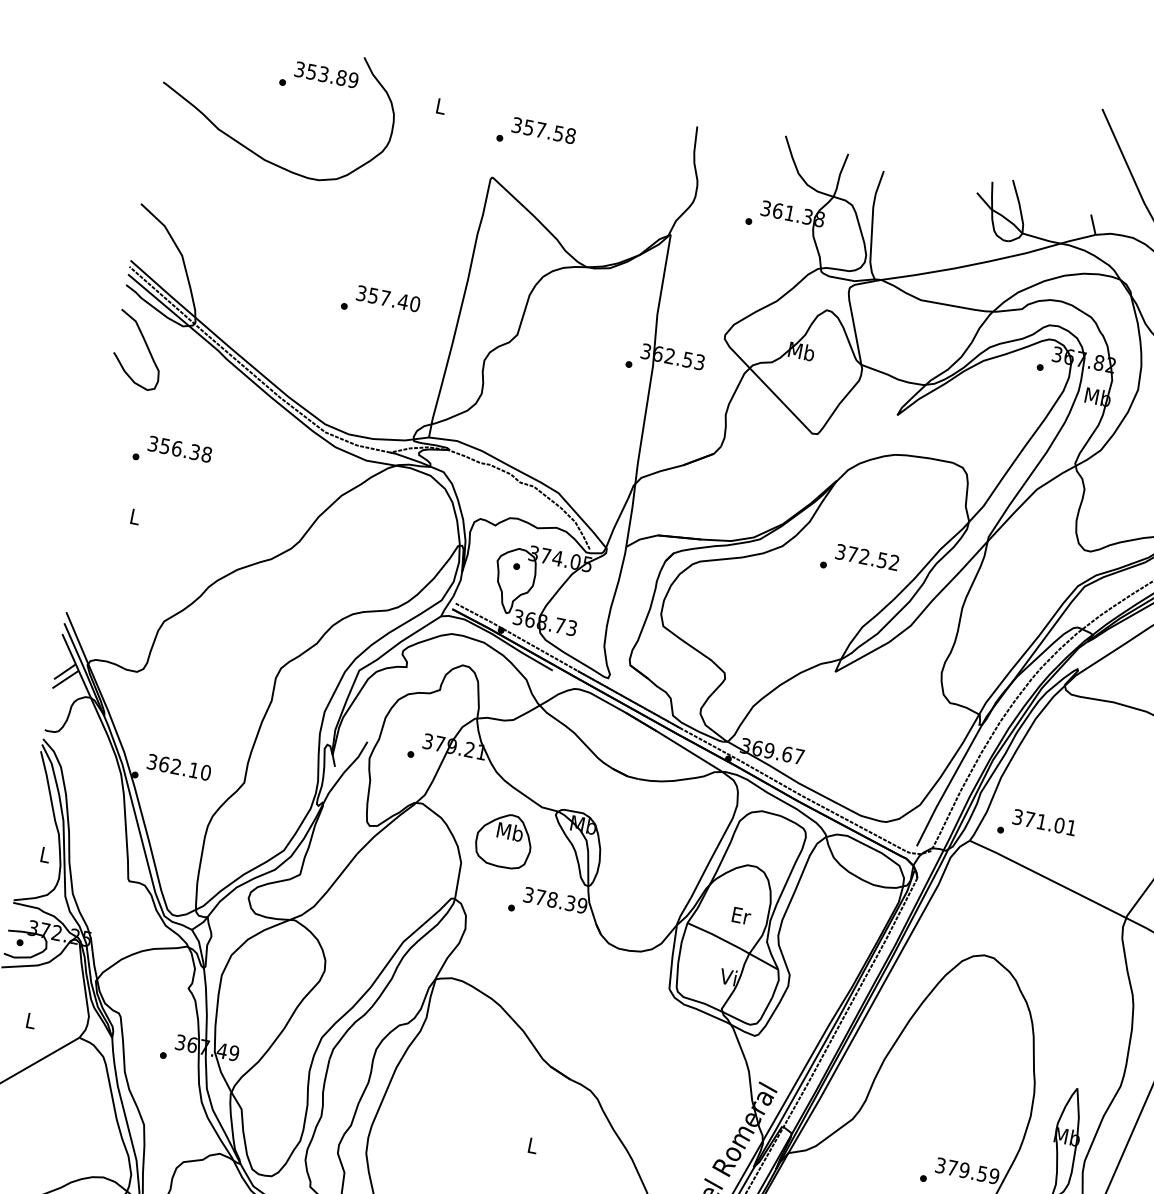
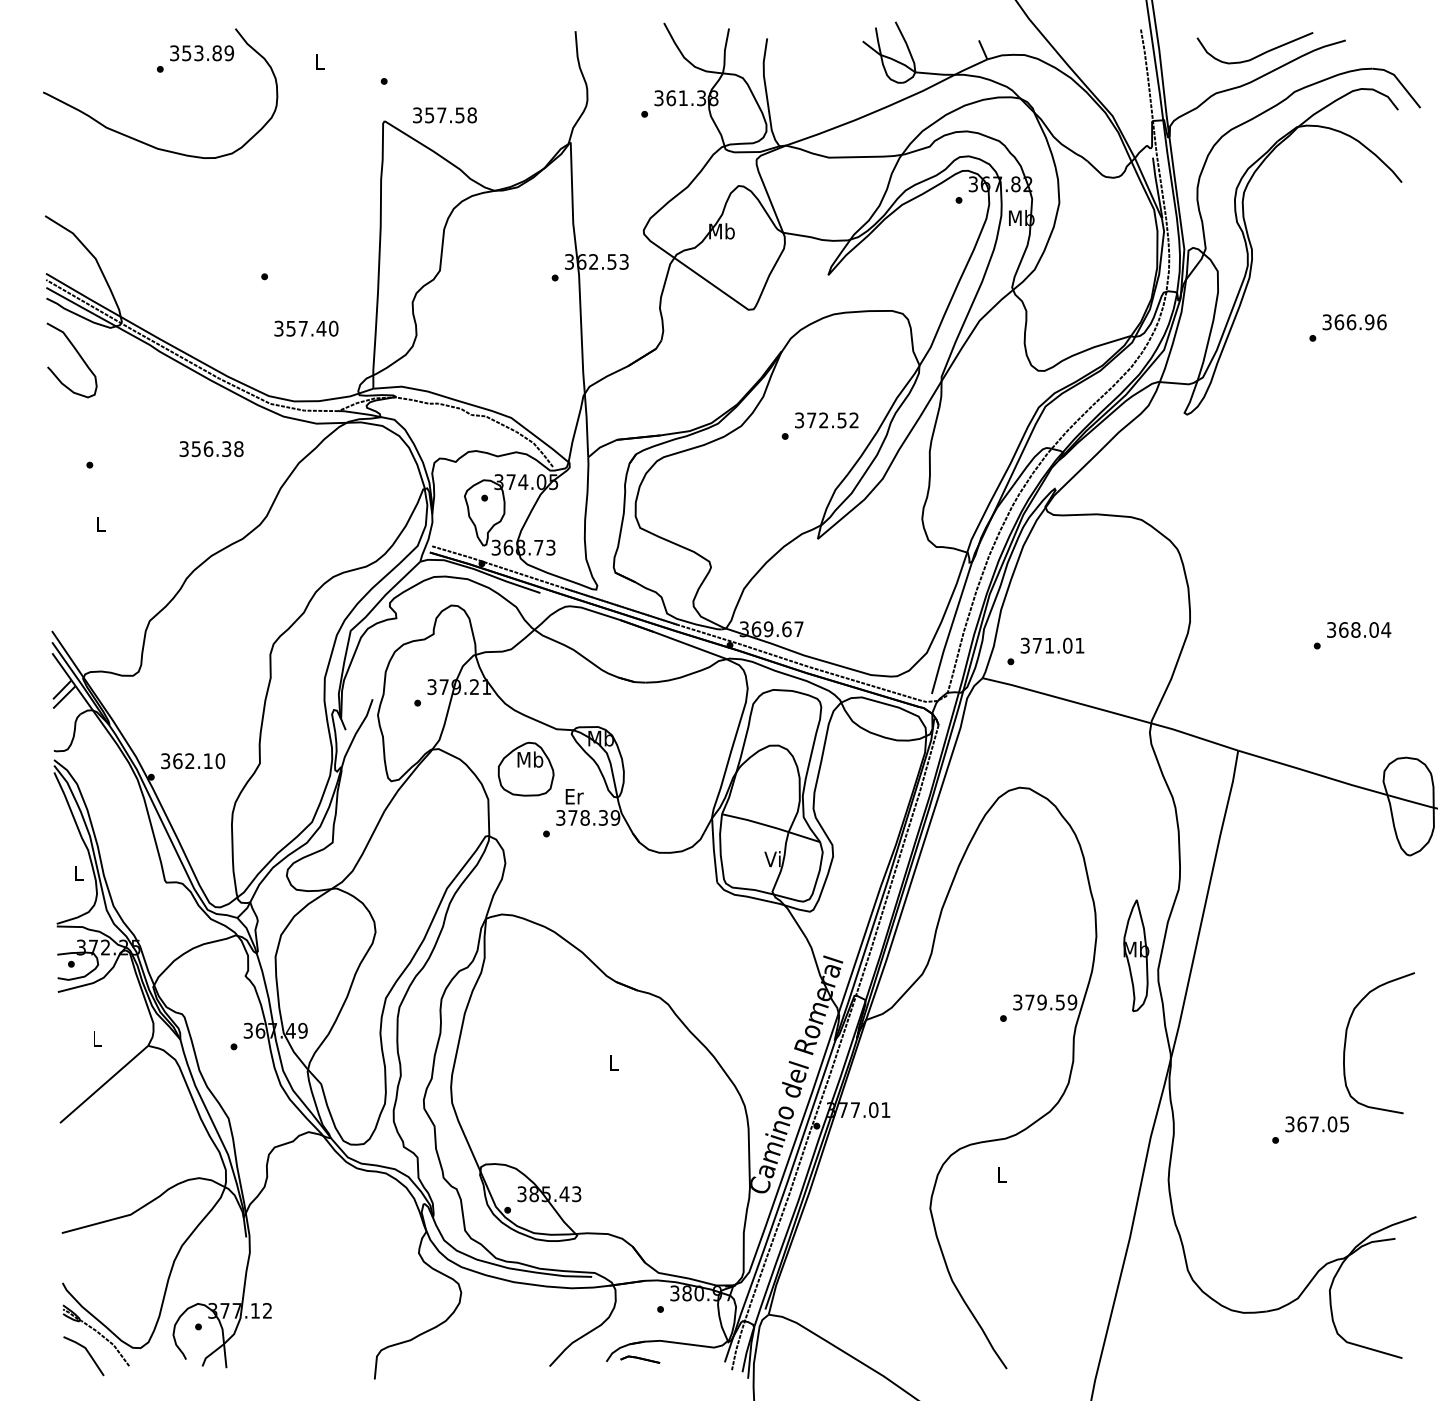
text: (543, 130) -> (444, 115), moved
text: (388, 298) -> (306, 328), moved
text: (179, 449) -> (211, 449), moved
text: (741, 915) -> (574, 796), moved

